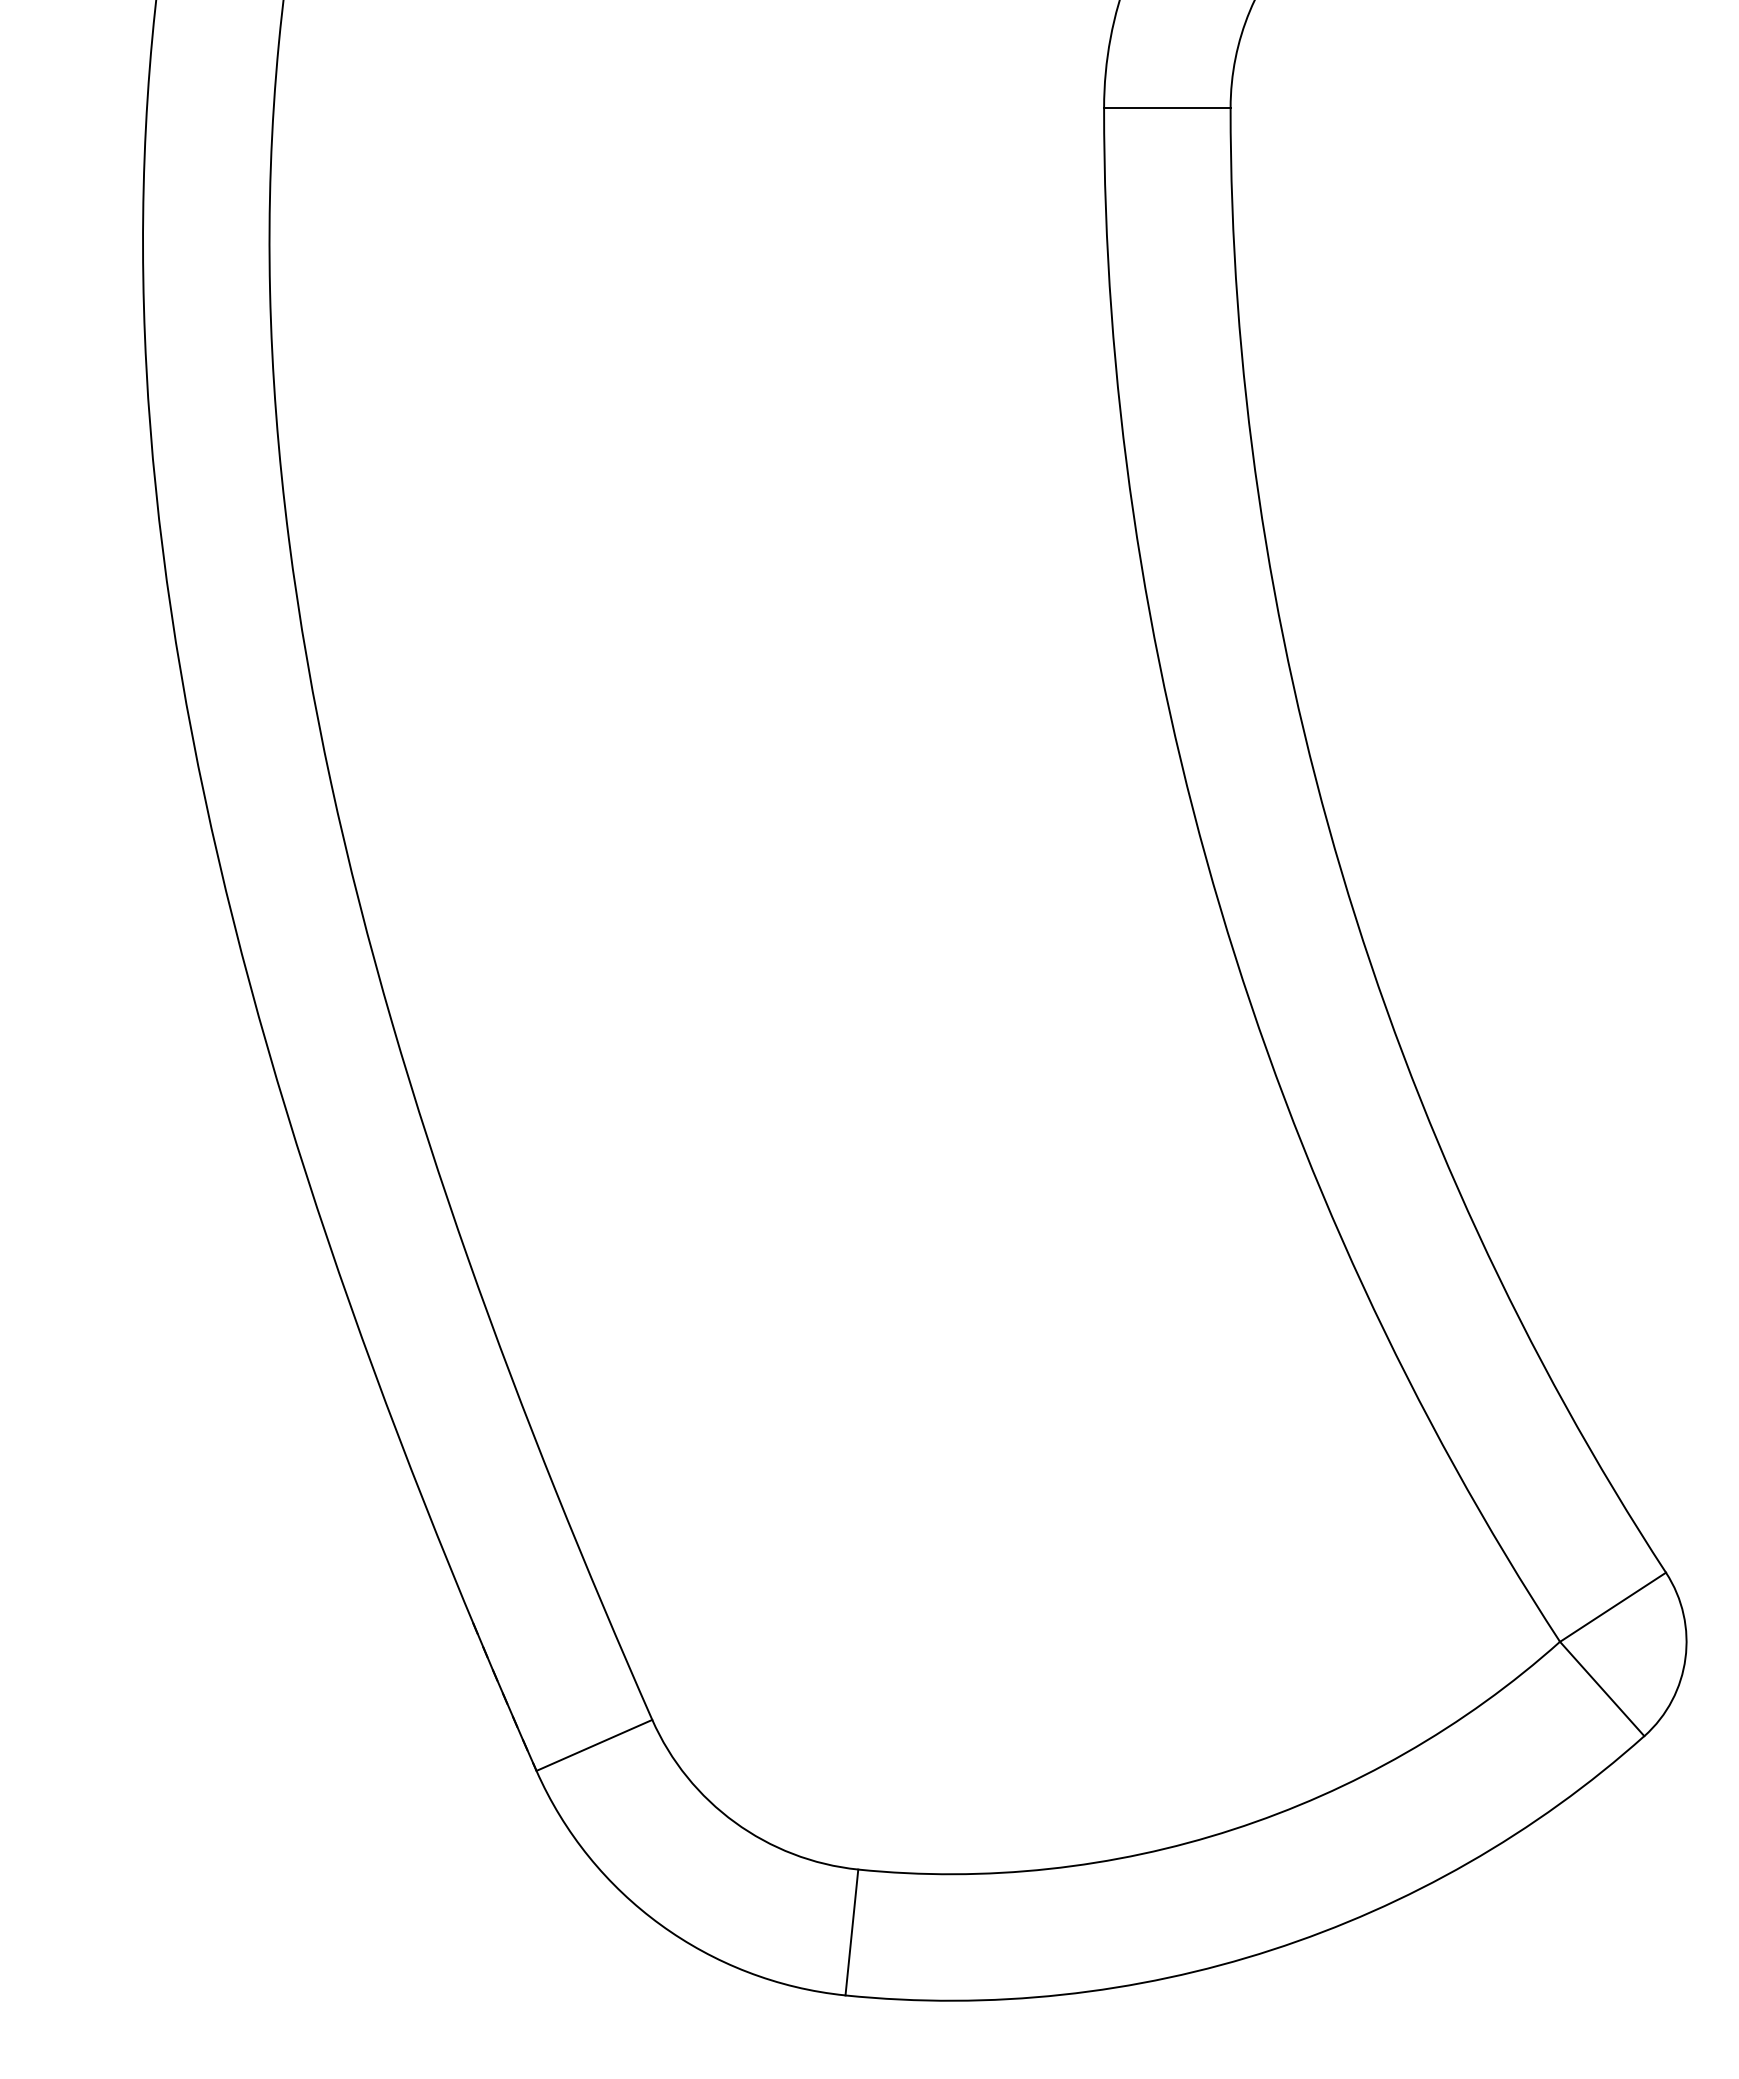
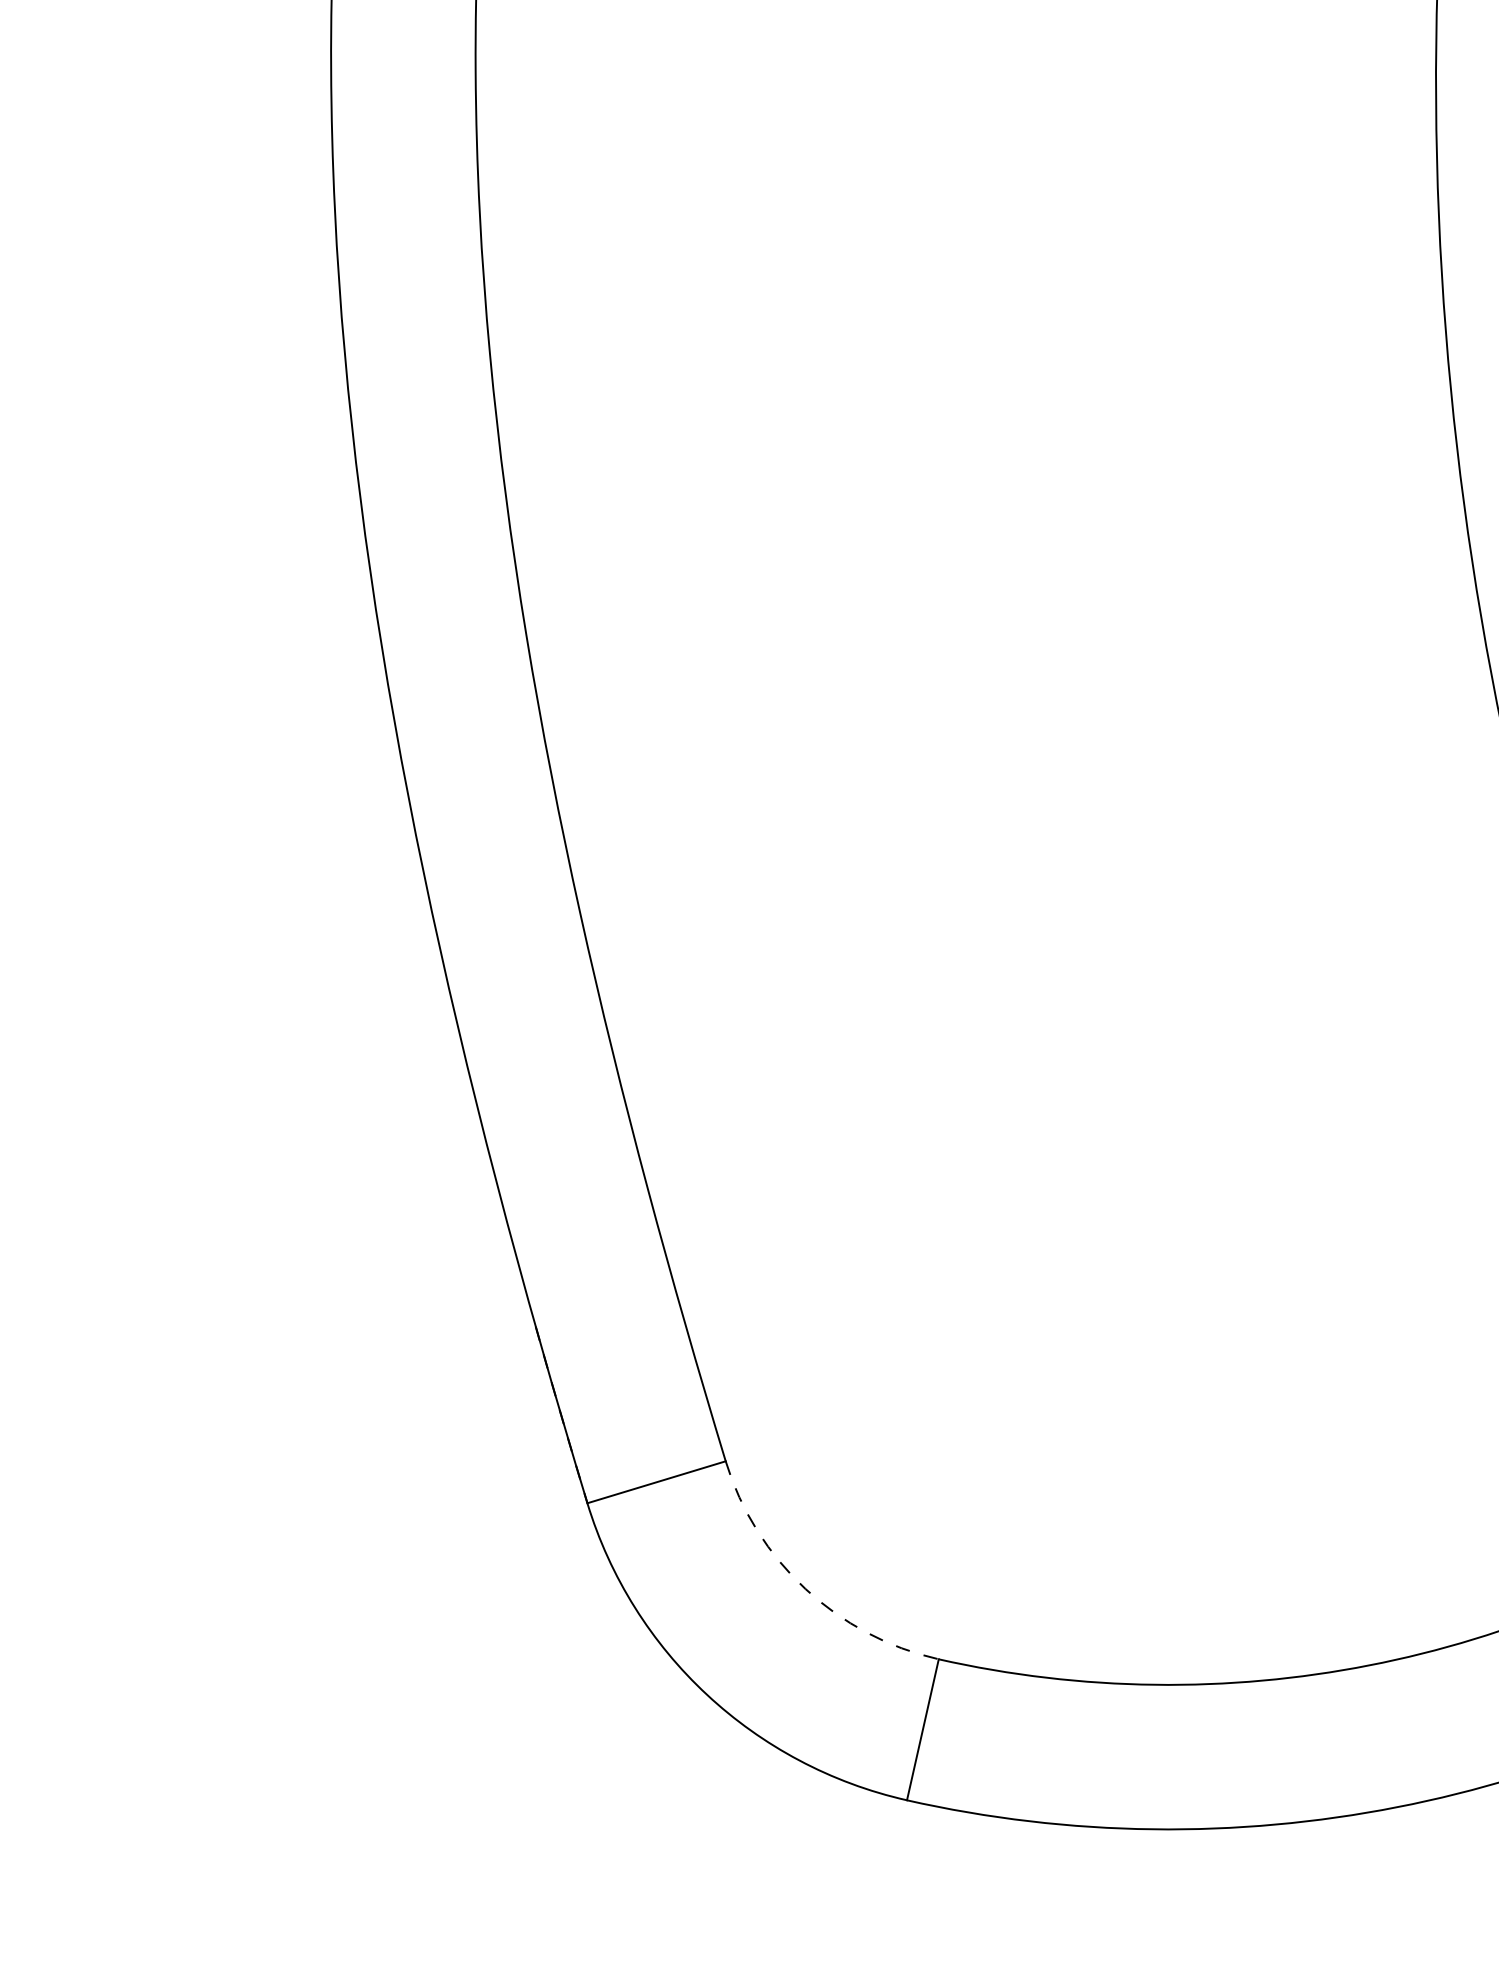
arc: (735, 1822) -> (805, 1589), solid -> dashed

